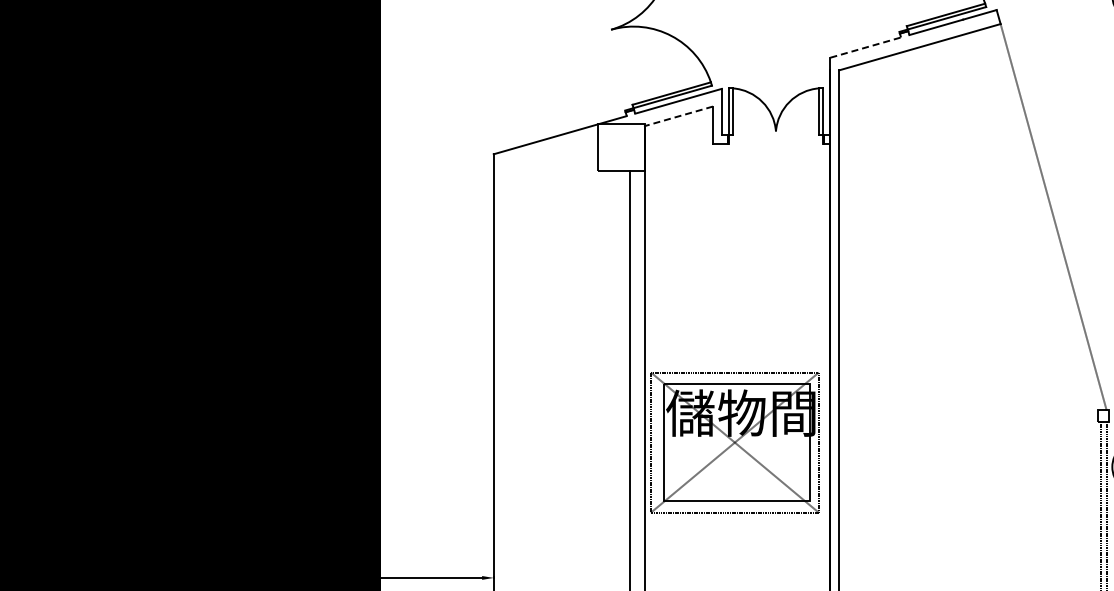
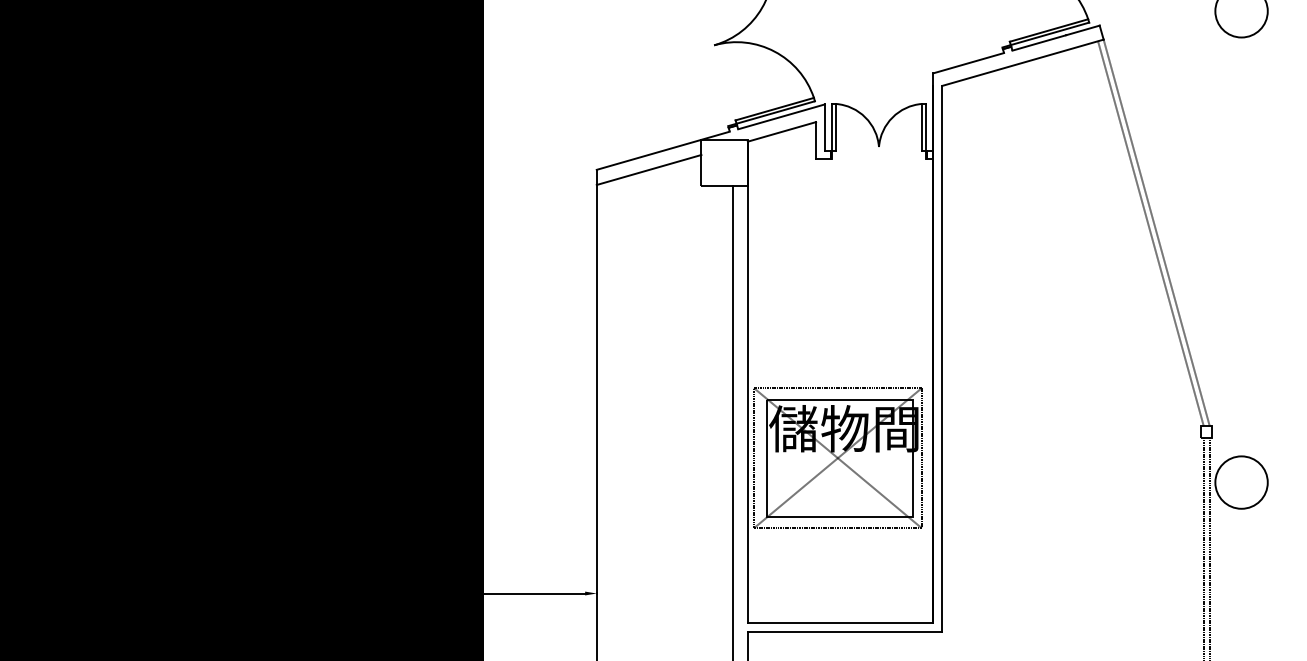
line: (865, 47) -> (968, 63), dashed -> solid
line: (678, 116) -> (781, 132), dashed -> solid
line: (545, 153) -> (648, 169), added
line: (1047, 217) -> (1150, 233), added

